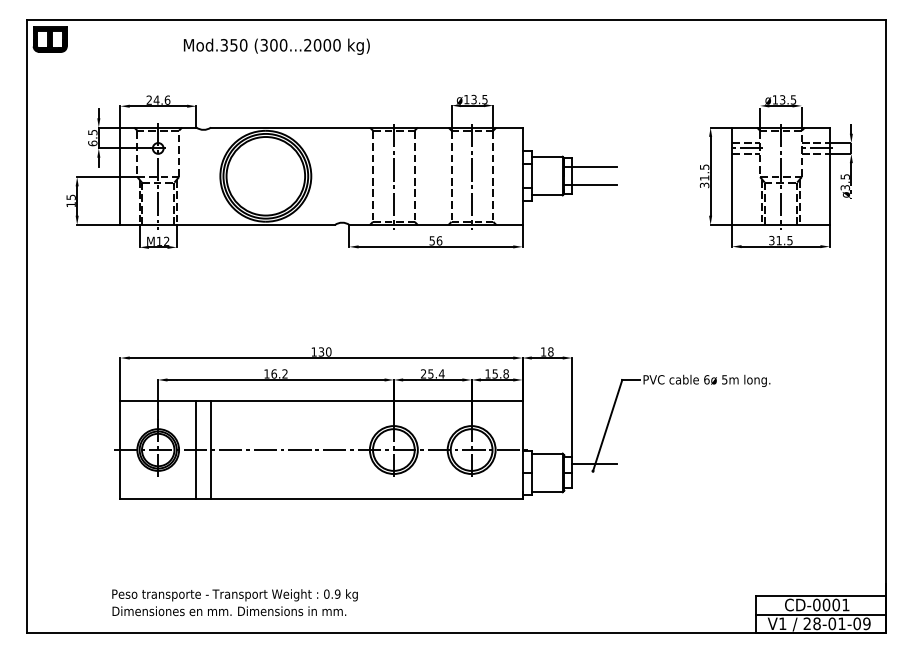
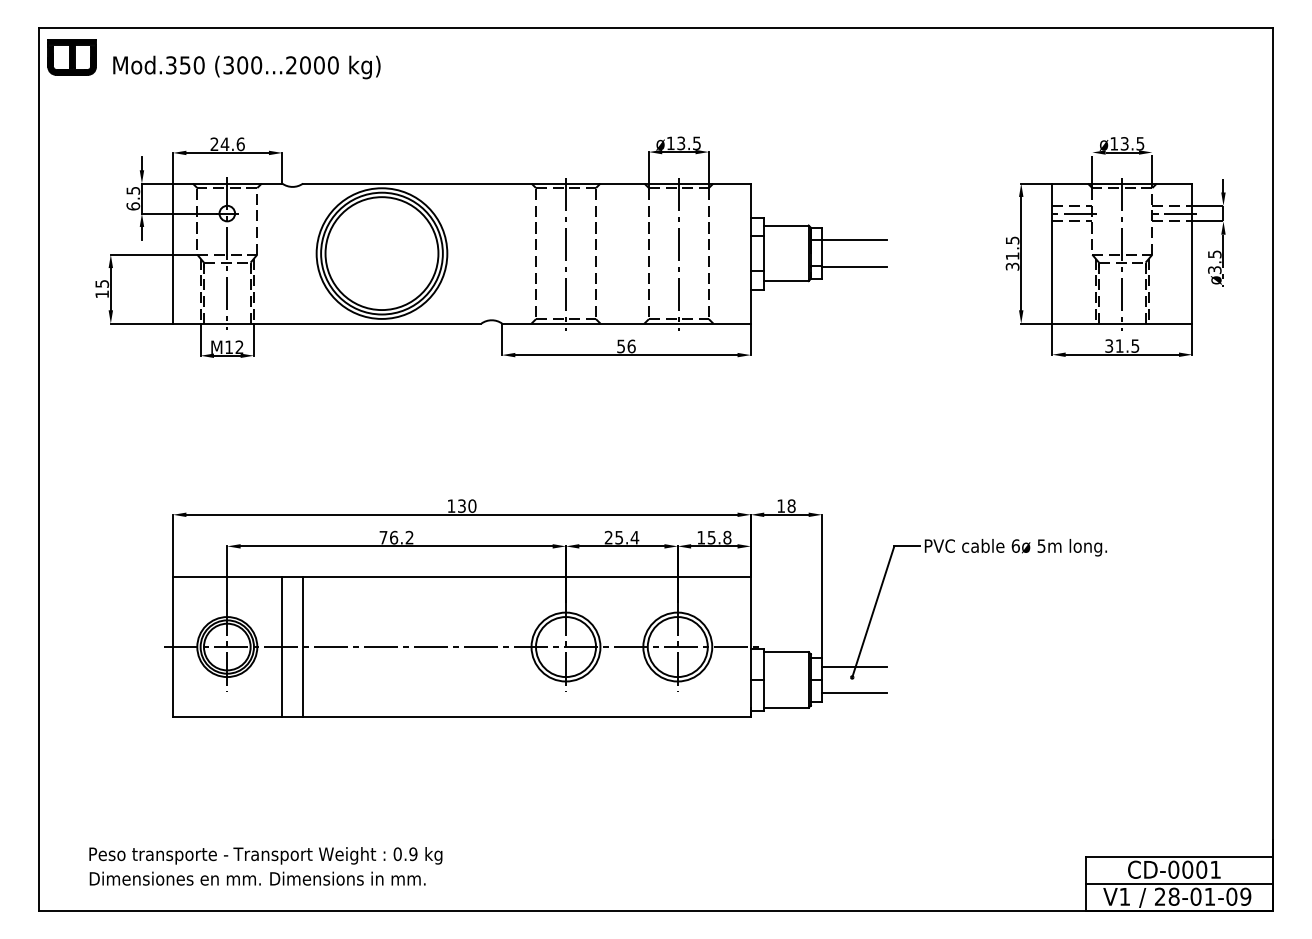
text: (276, 46) -> (246, 67), moved
text: (266, 373) -> (382, 537), 16.2 -> 76.2
line: (594, 482) -> (854, 693), added
text: (234, 602) -> (265, 866), moved

